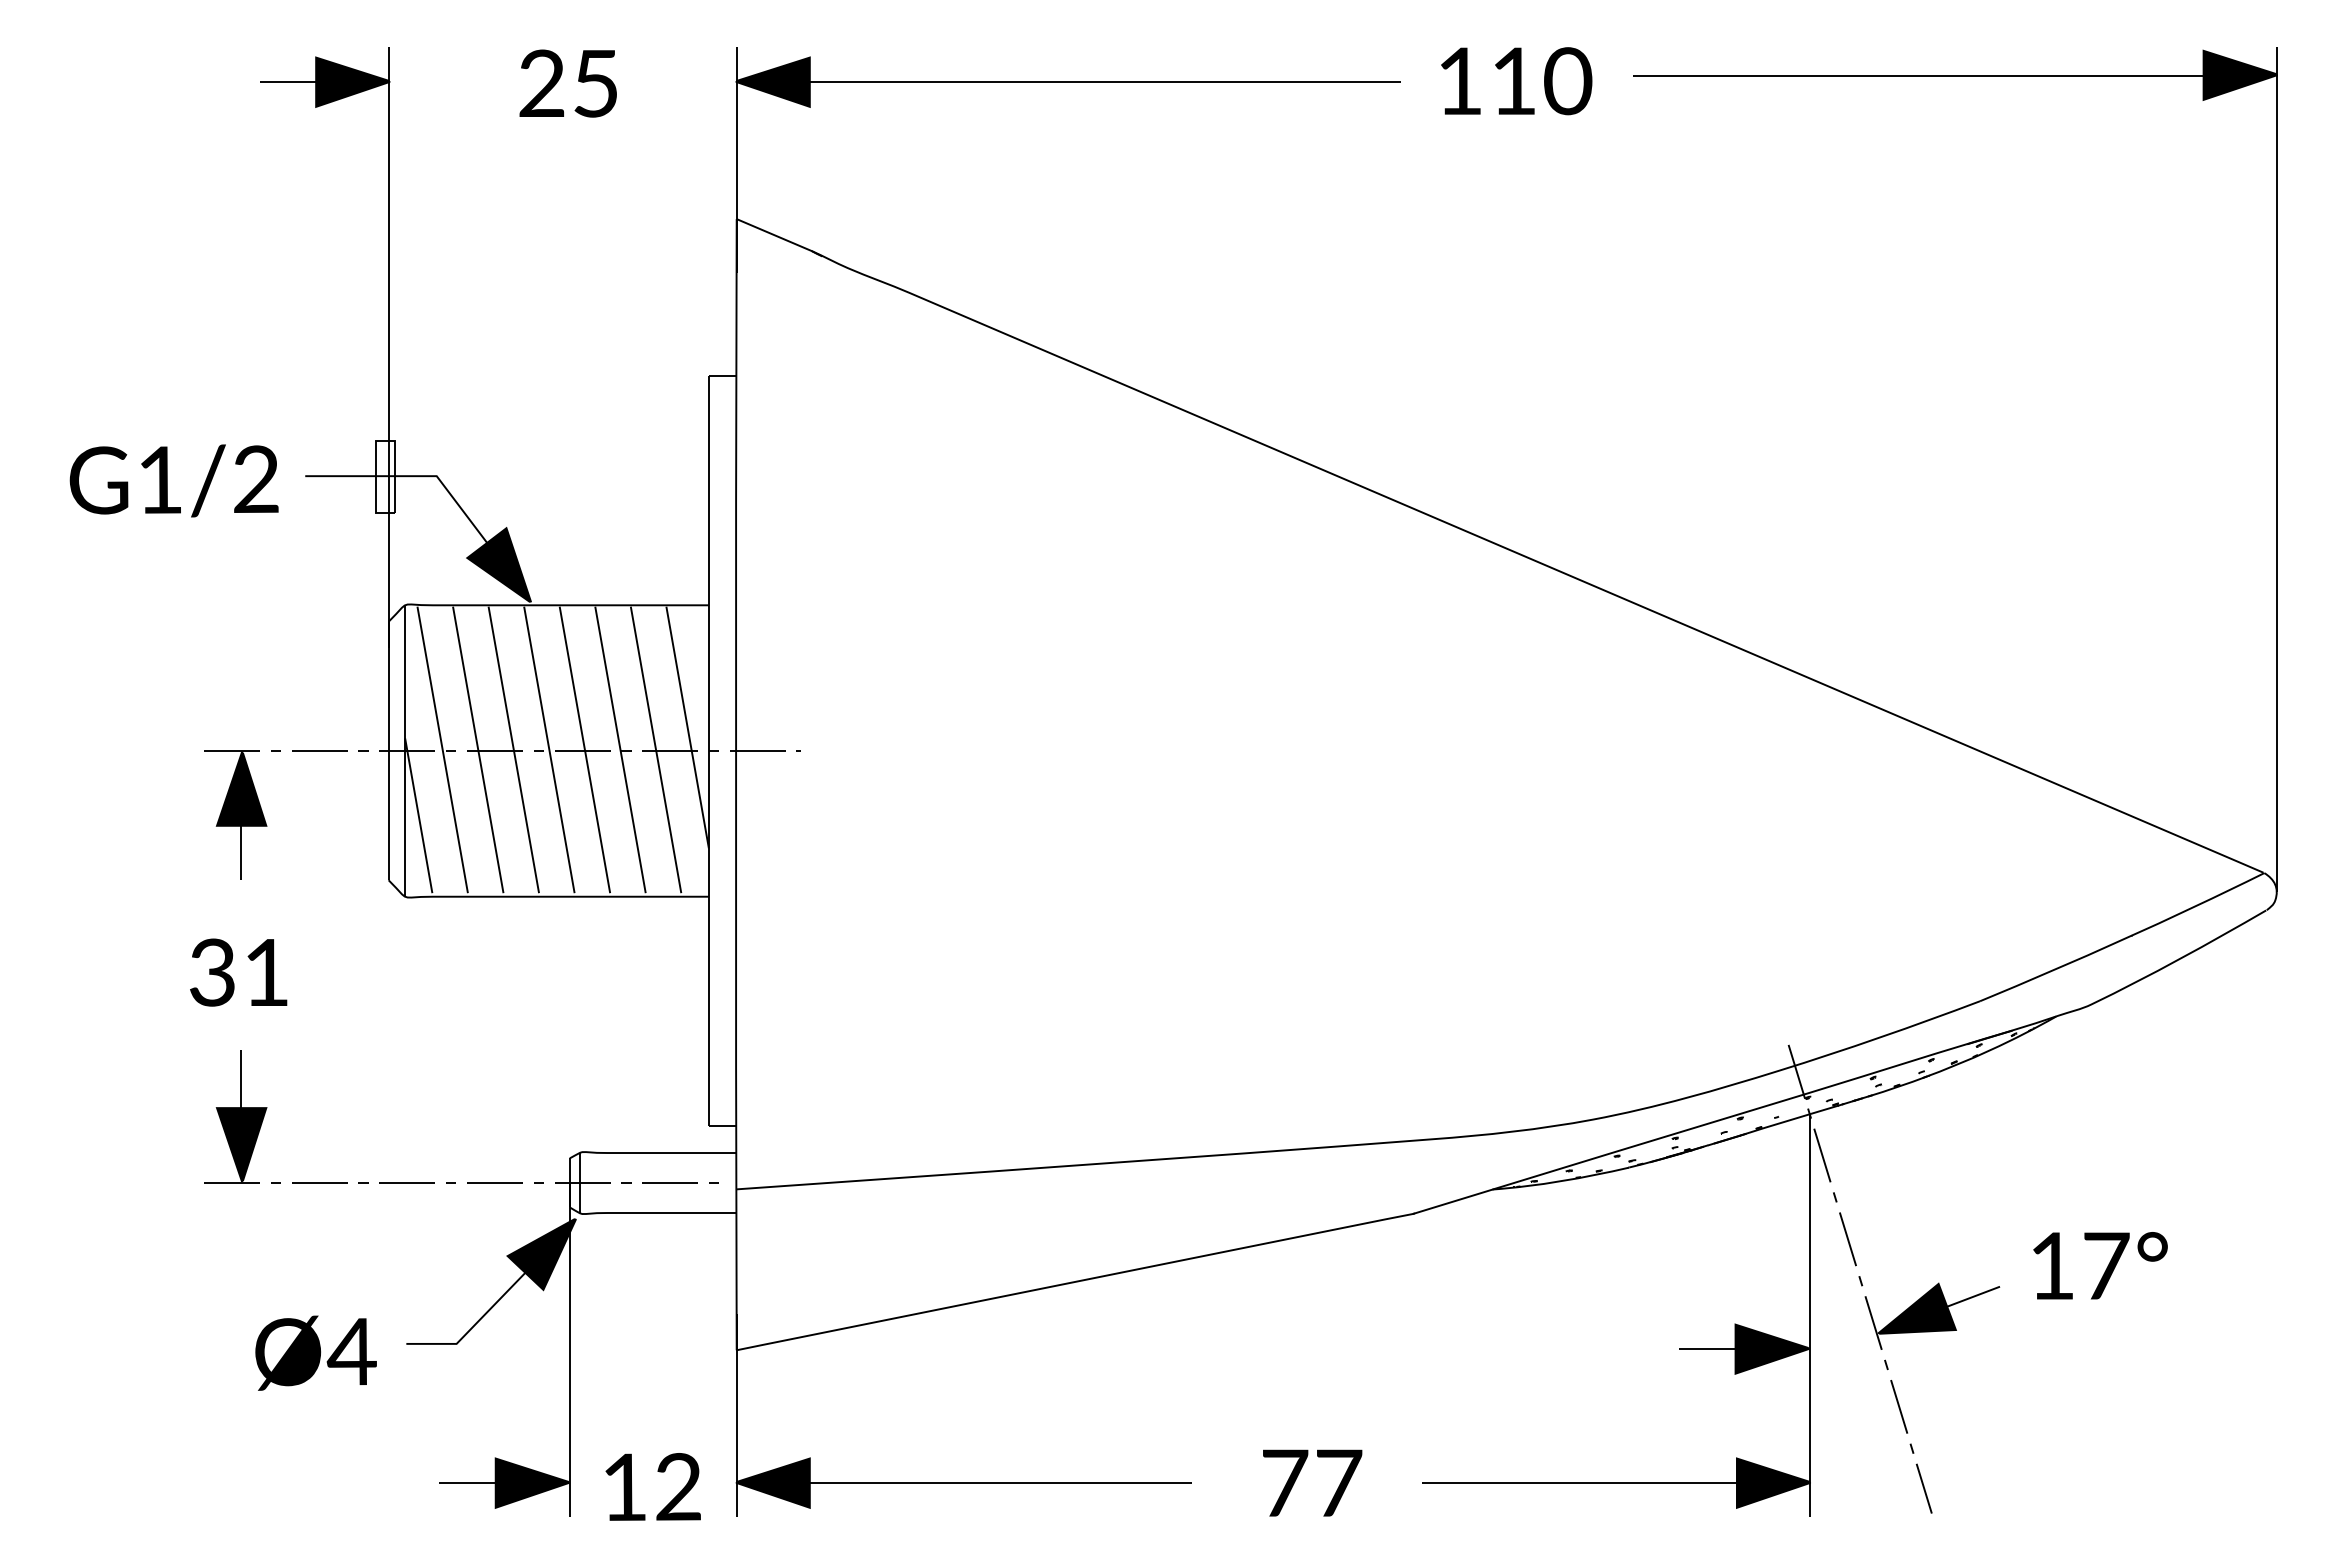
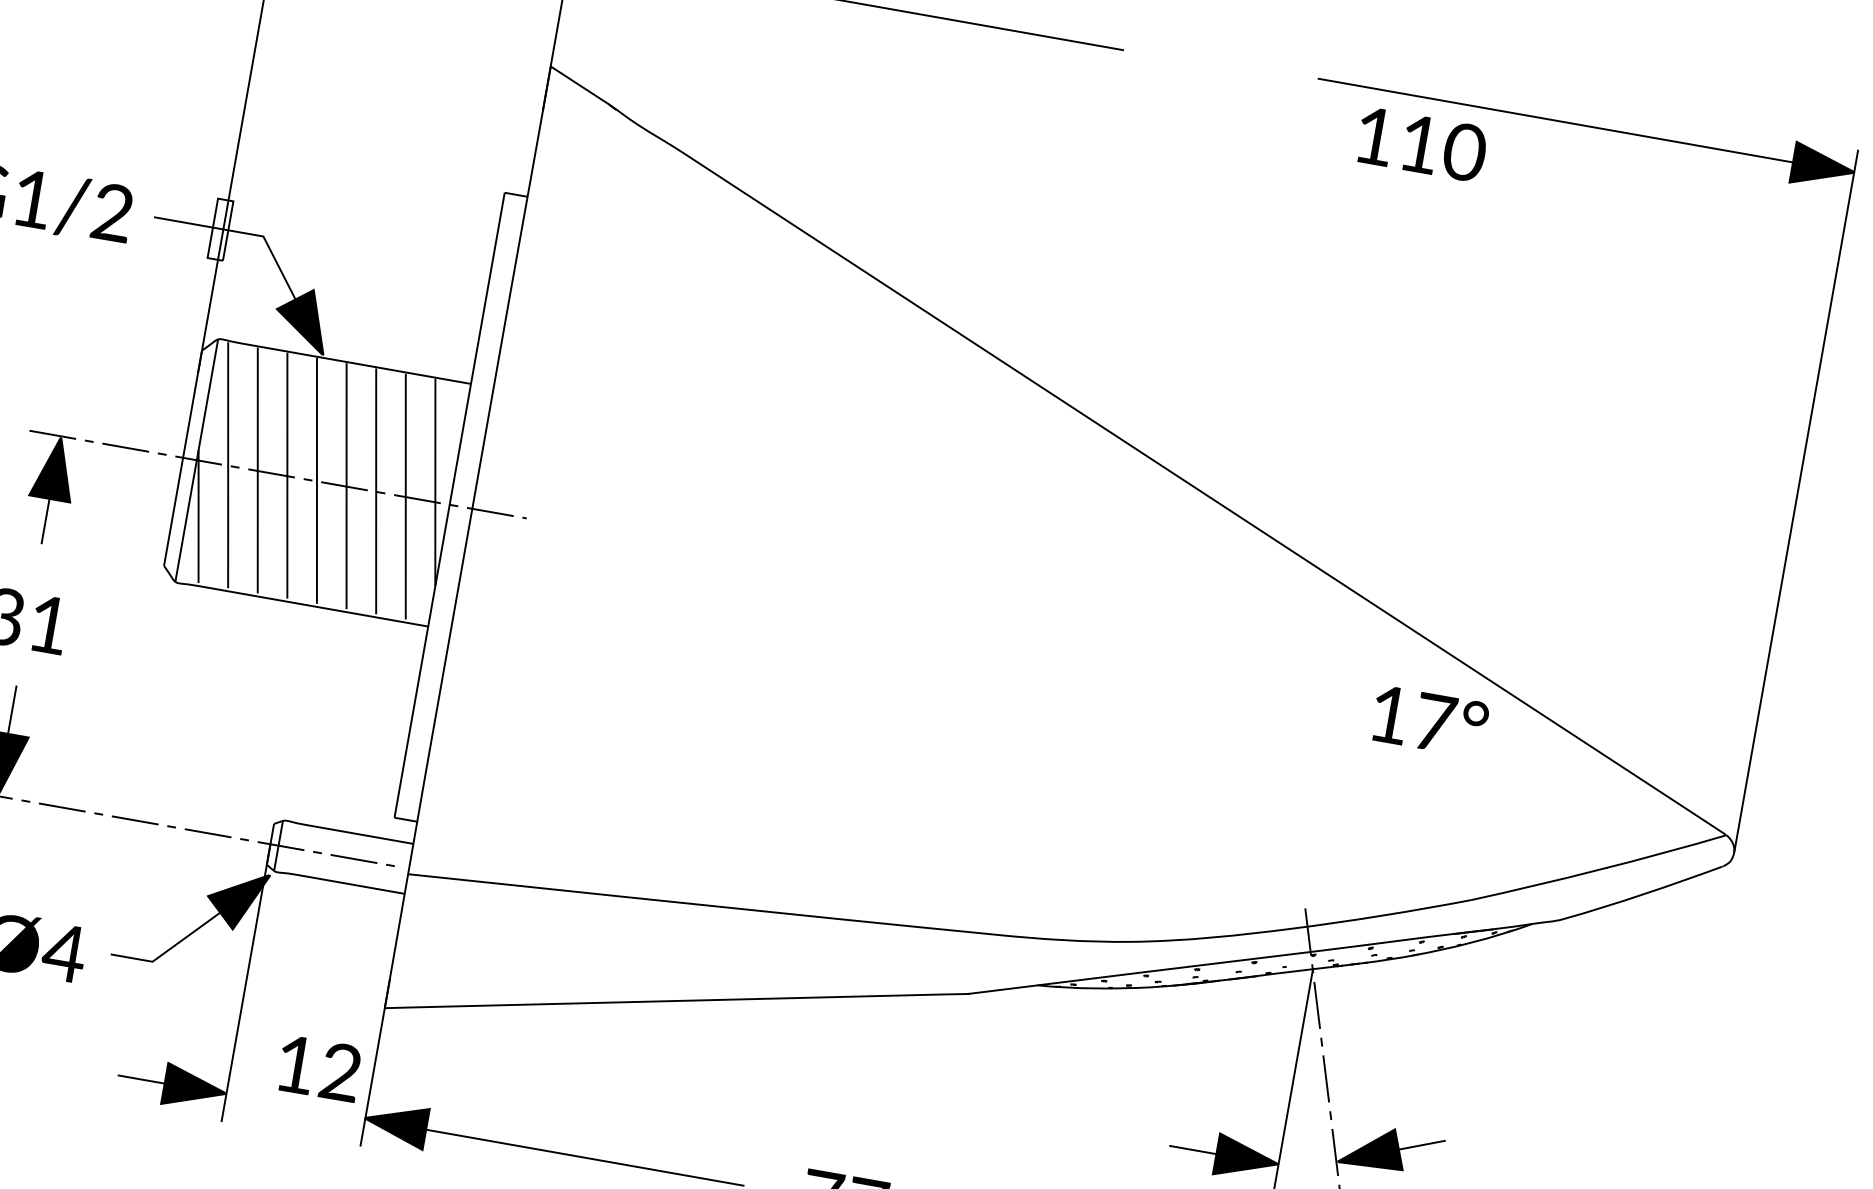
text: (1516, 81) -> (1421, 144), moved
text: (2100, 1265) -> (1430, 721), moved
text: (652, 1486) -> (319, 1068), moved

